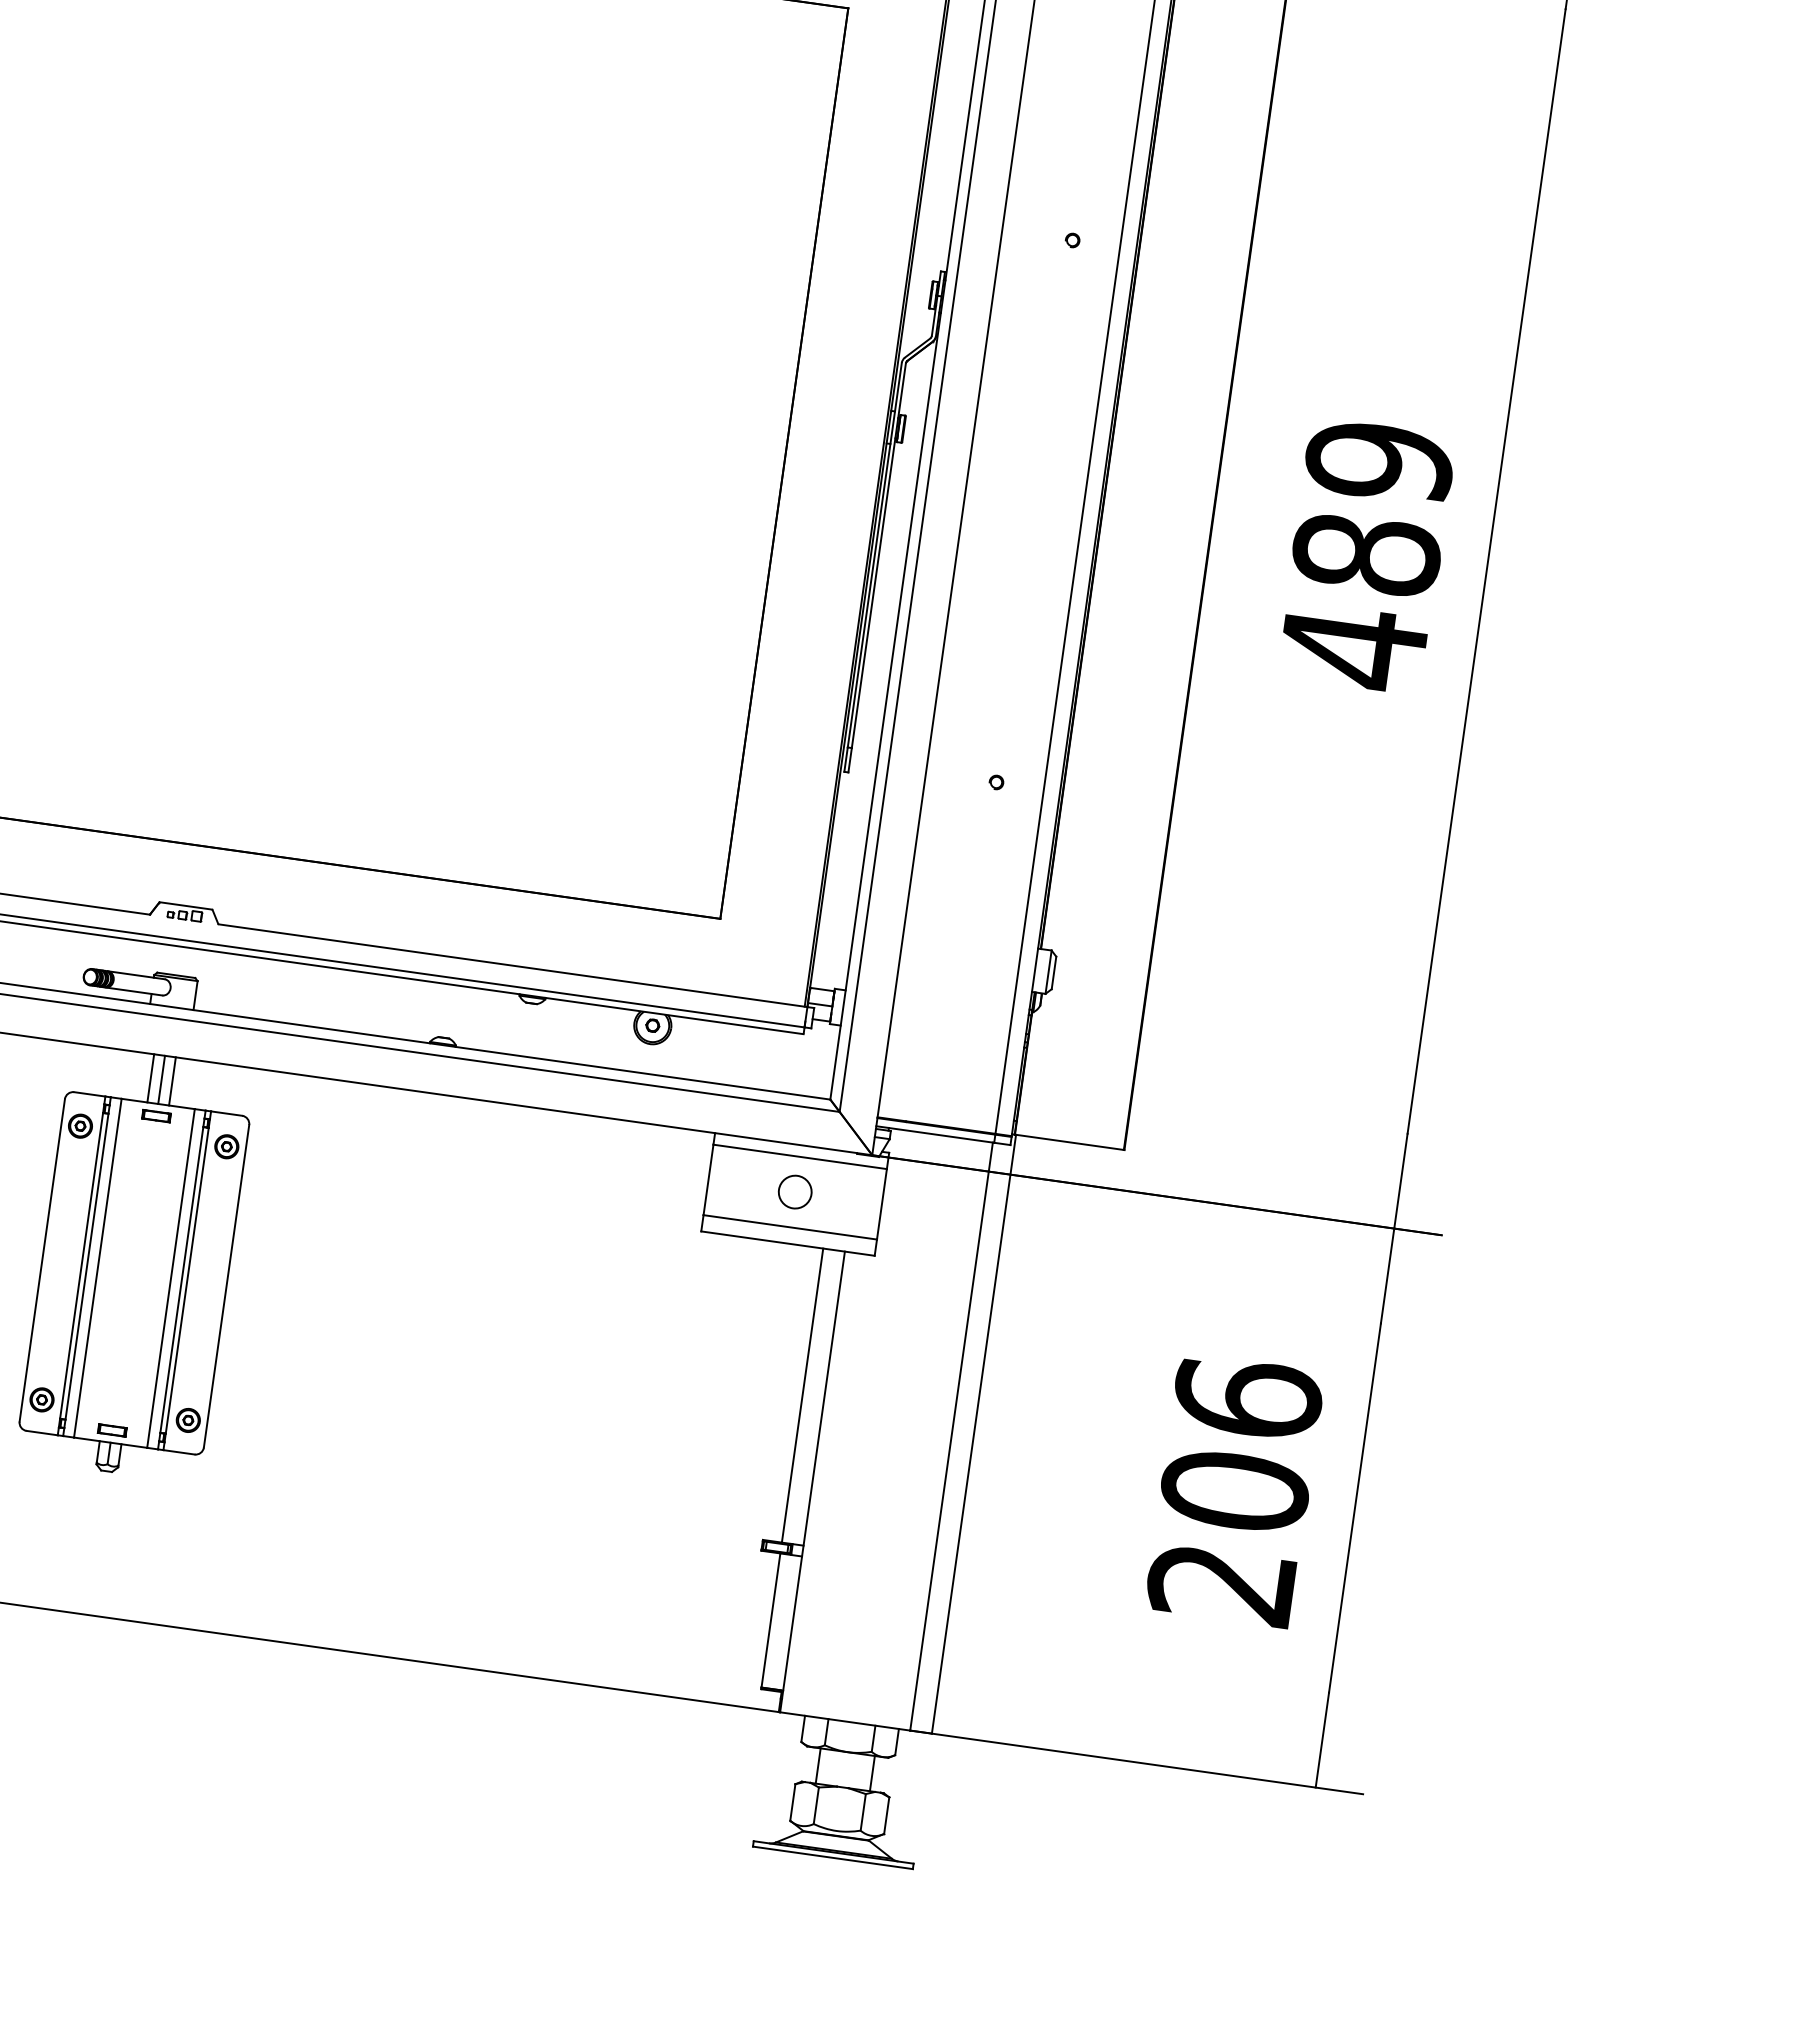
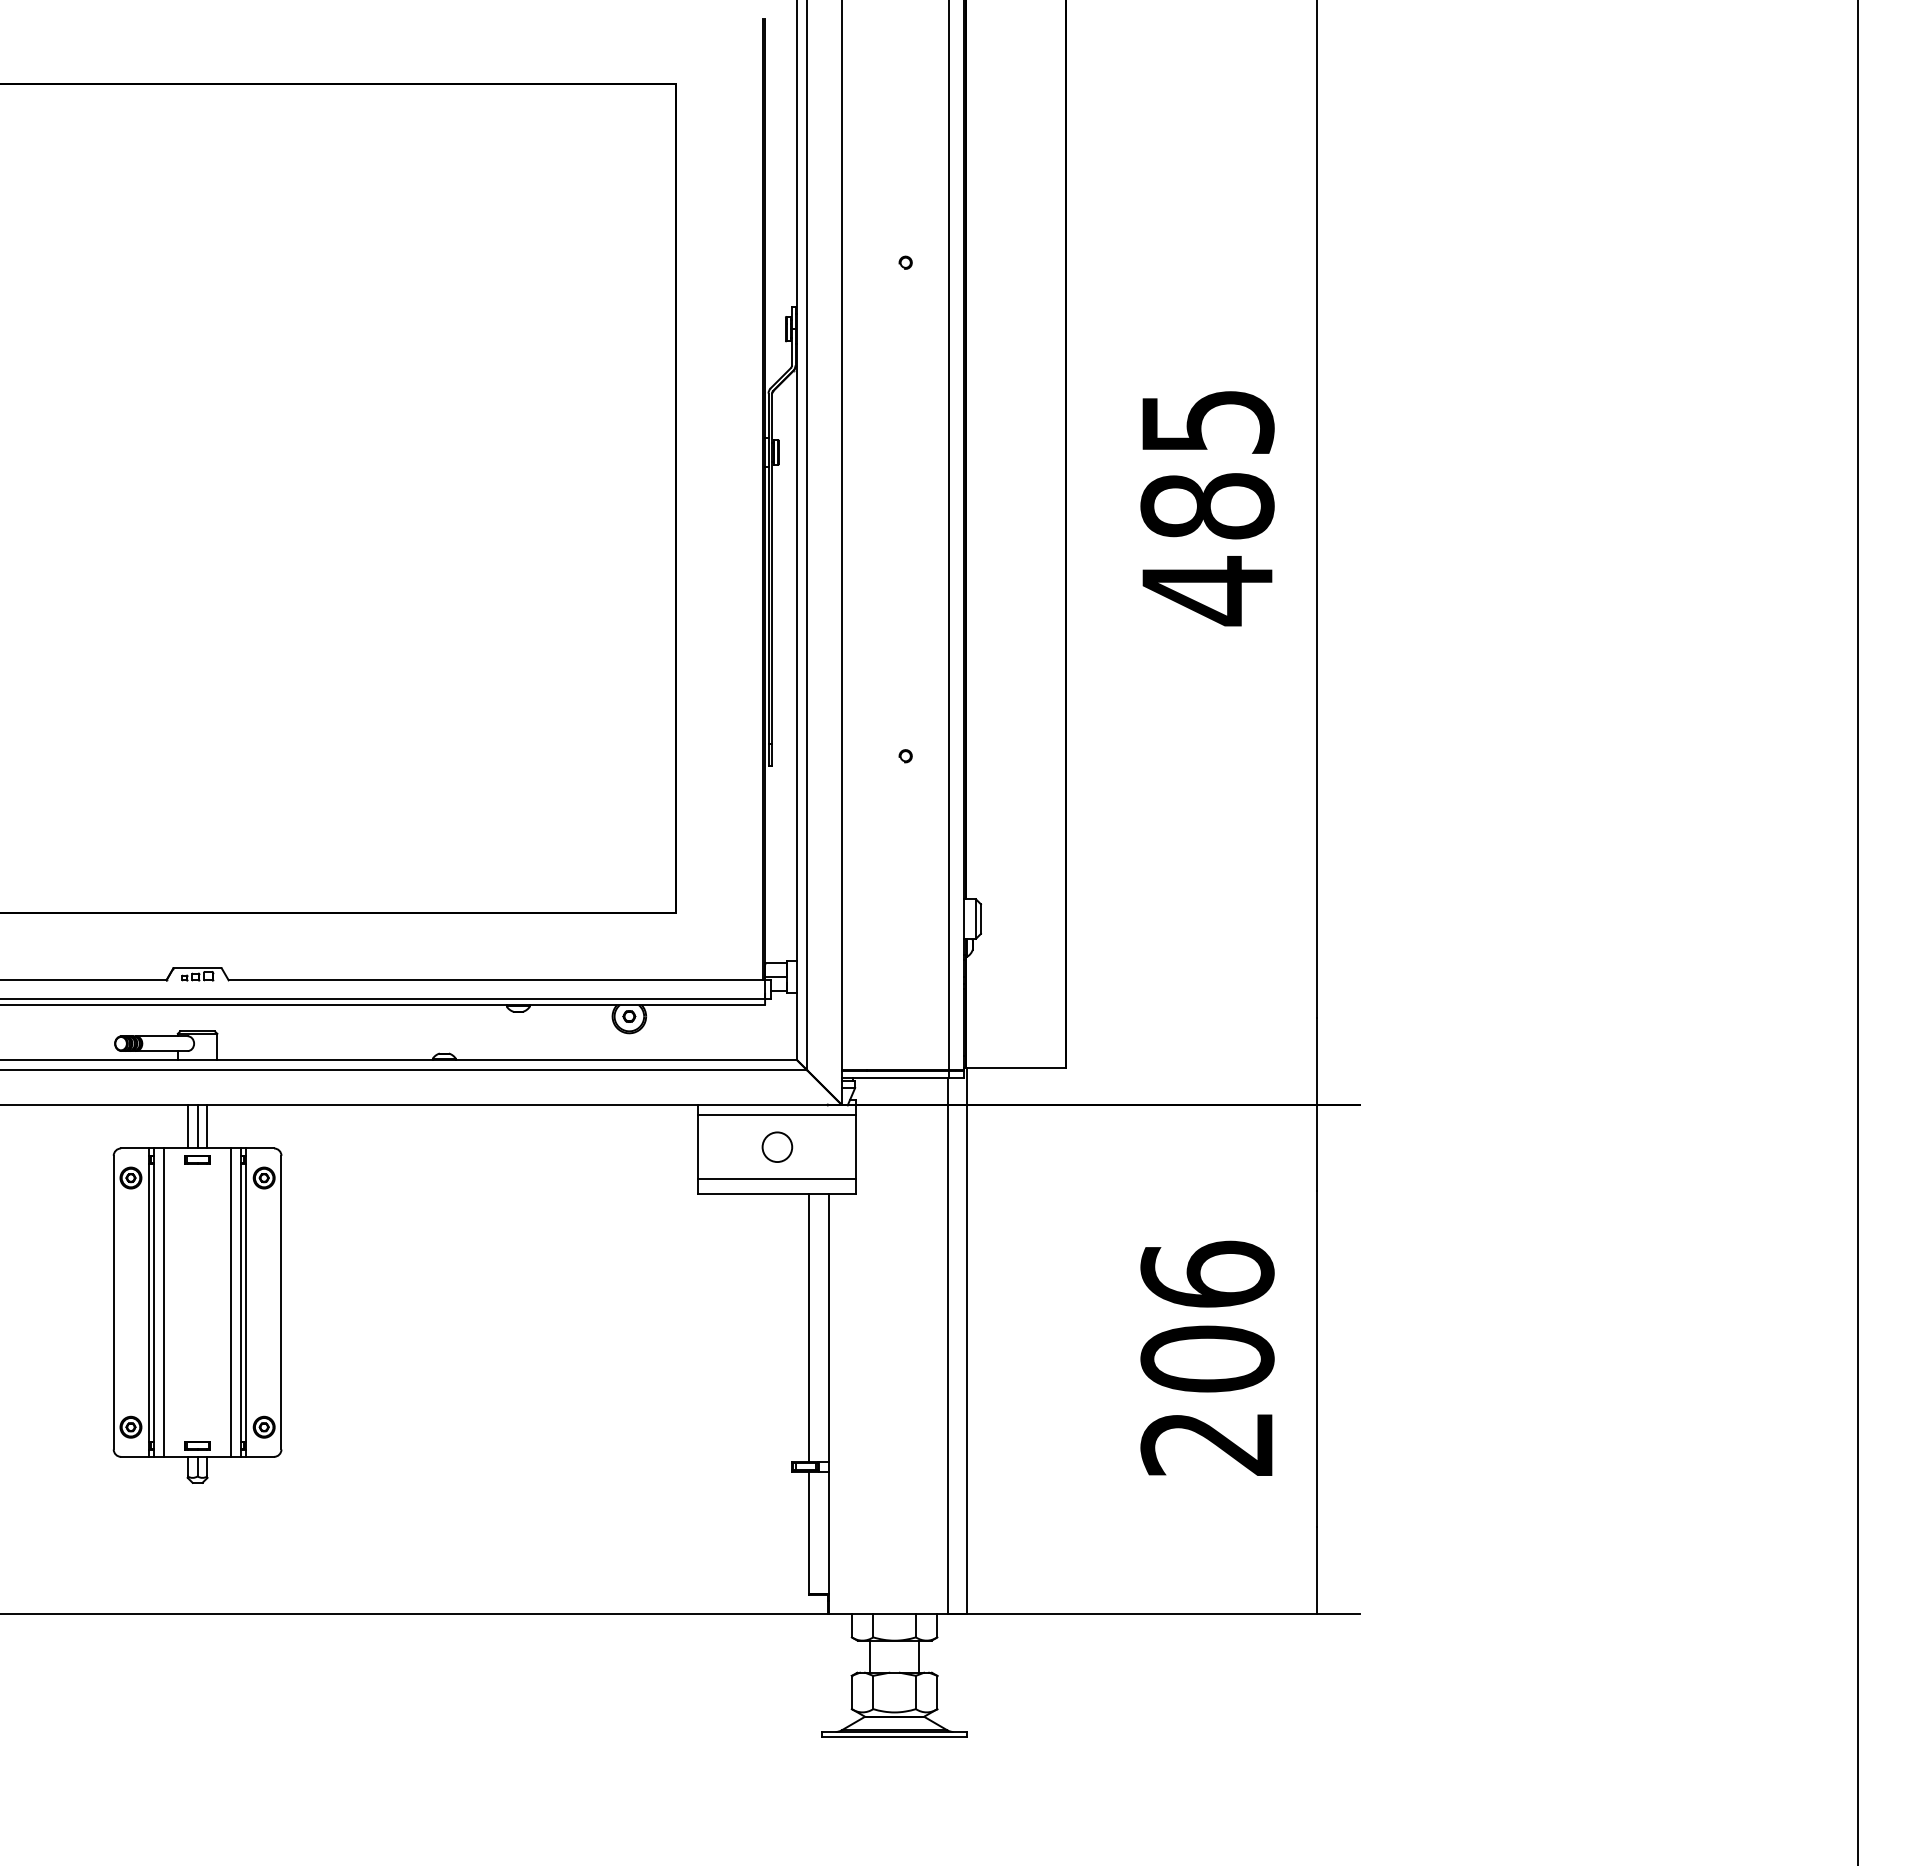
text: (1379, 462) -> (1207, 422), 489 -> 485

